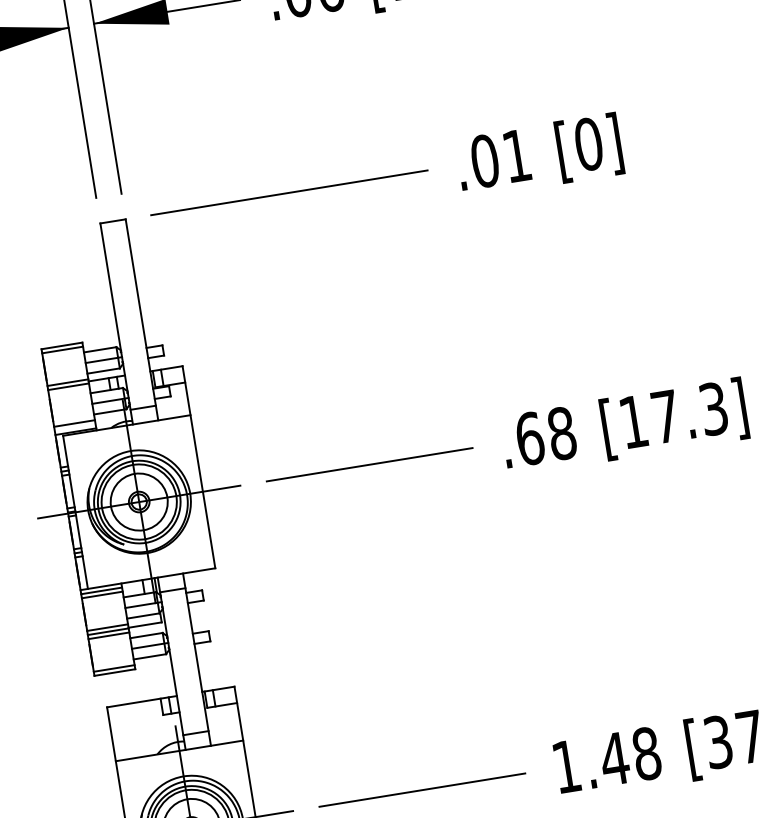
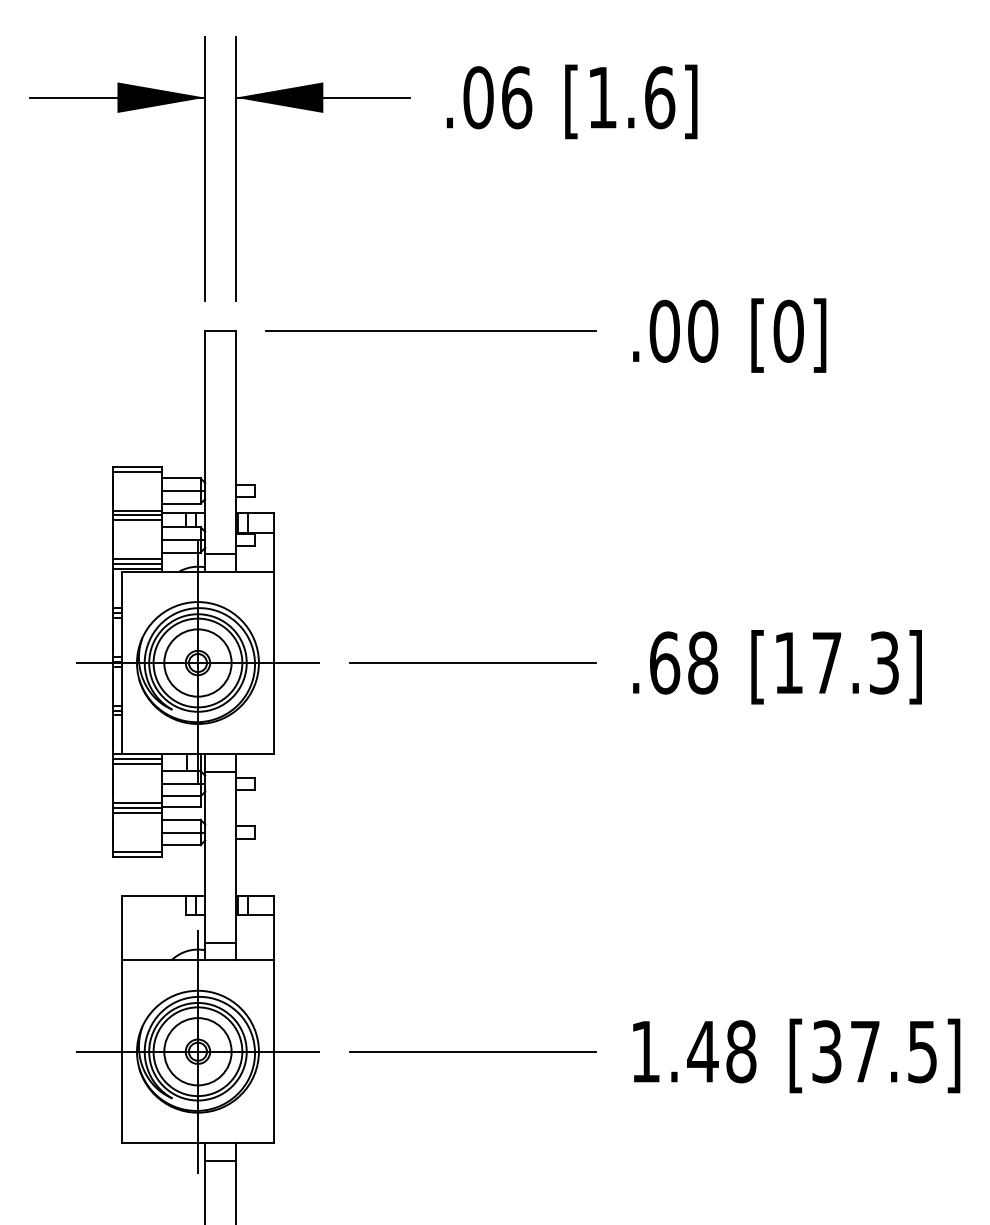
text: (517, 155) -> (703, 330), .01 -> .00
line: (69, 390) -> (137, 520), added
line: (75, 427) -> (137, 564), added

